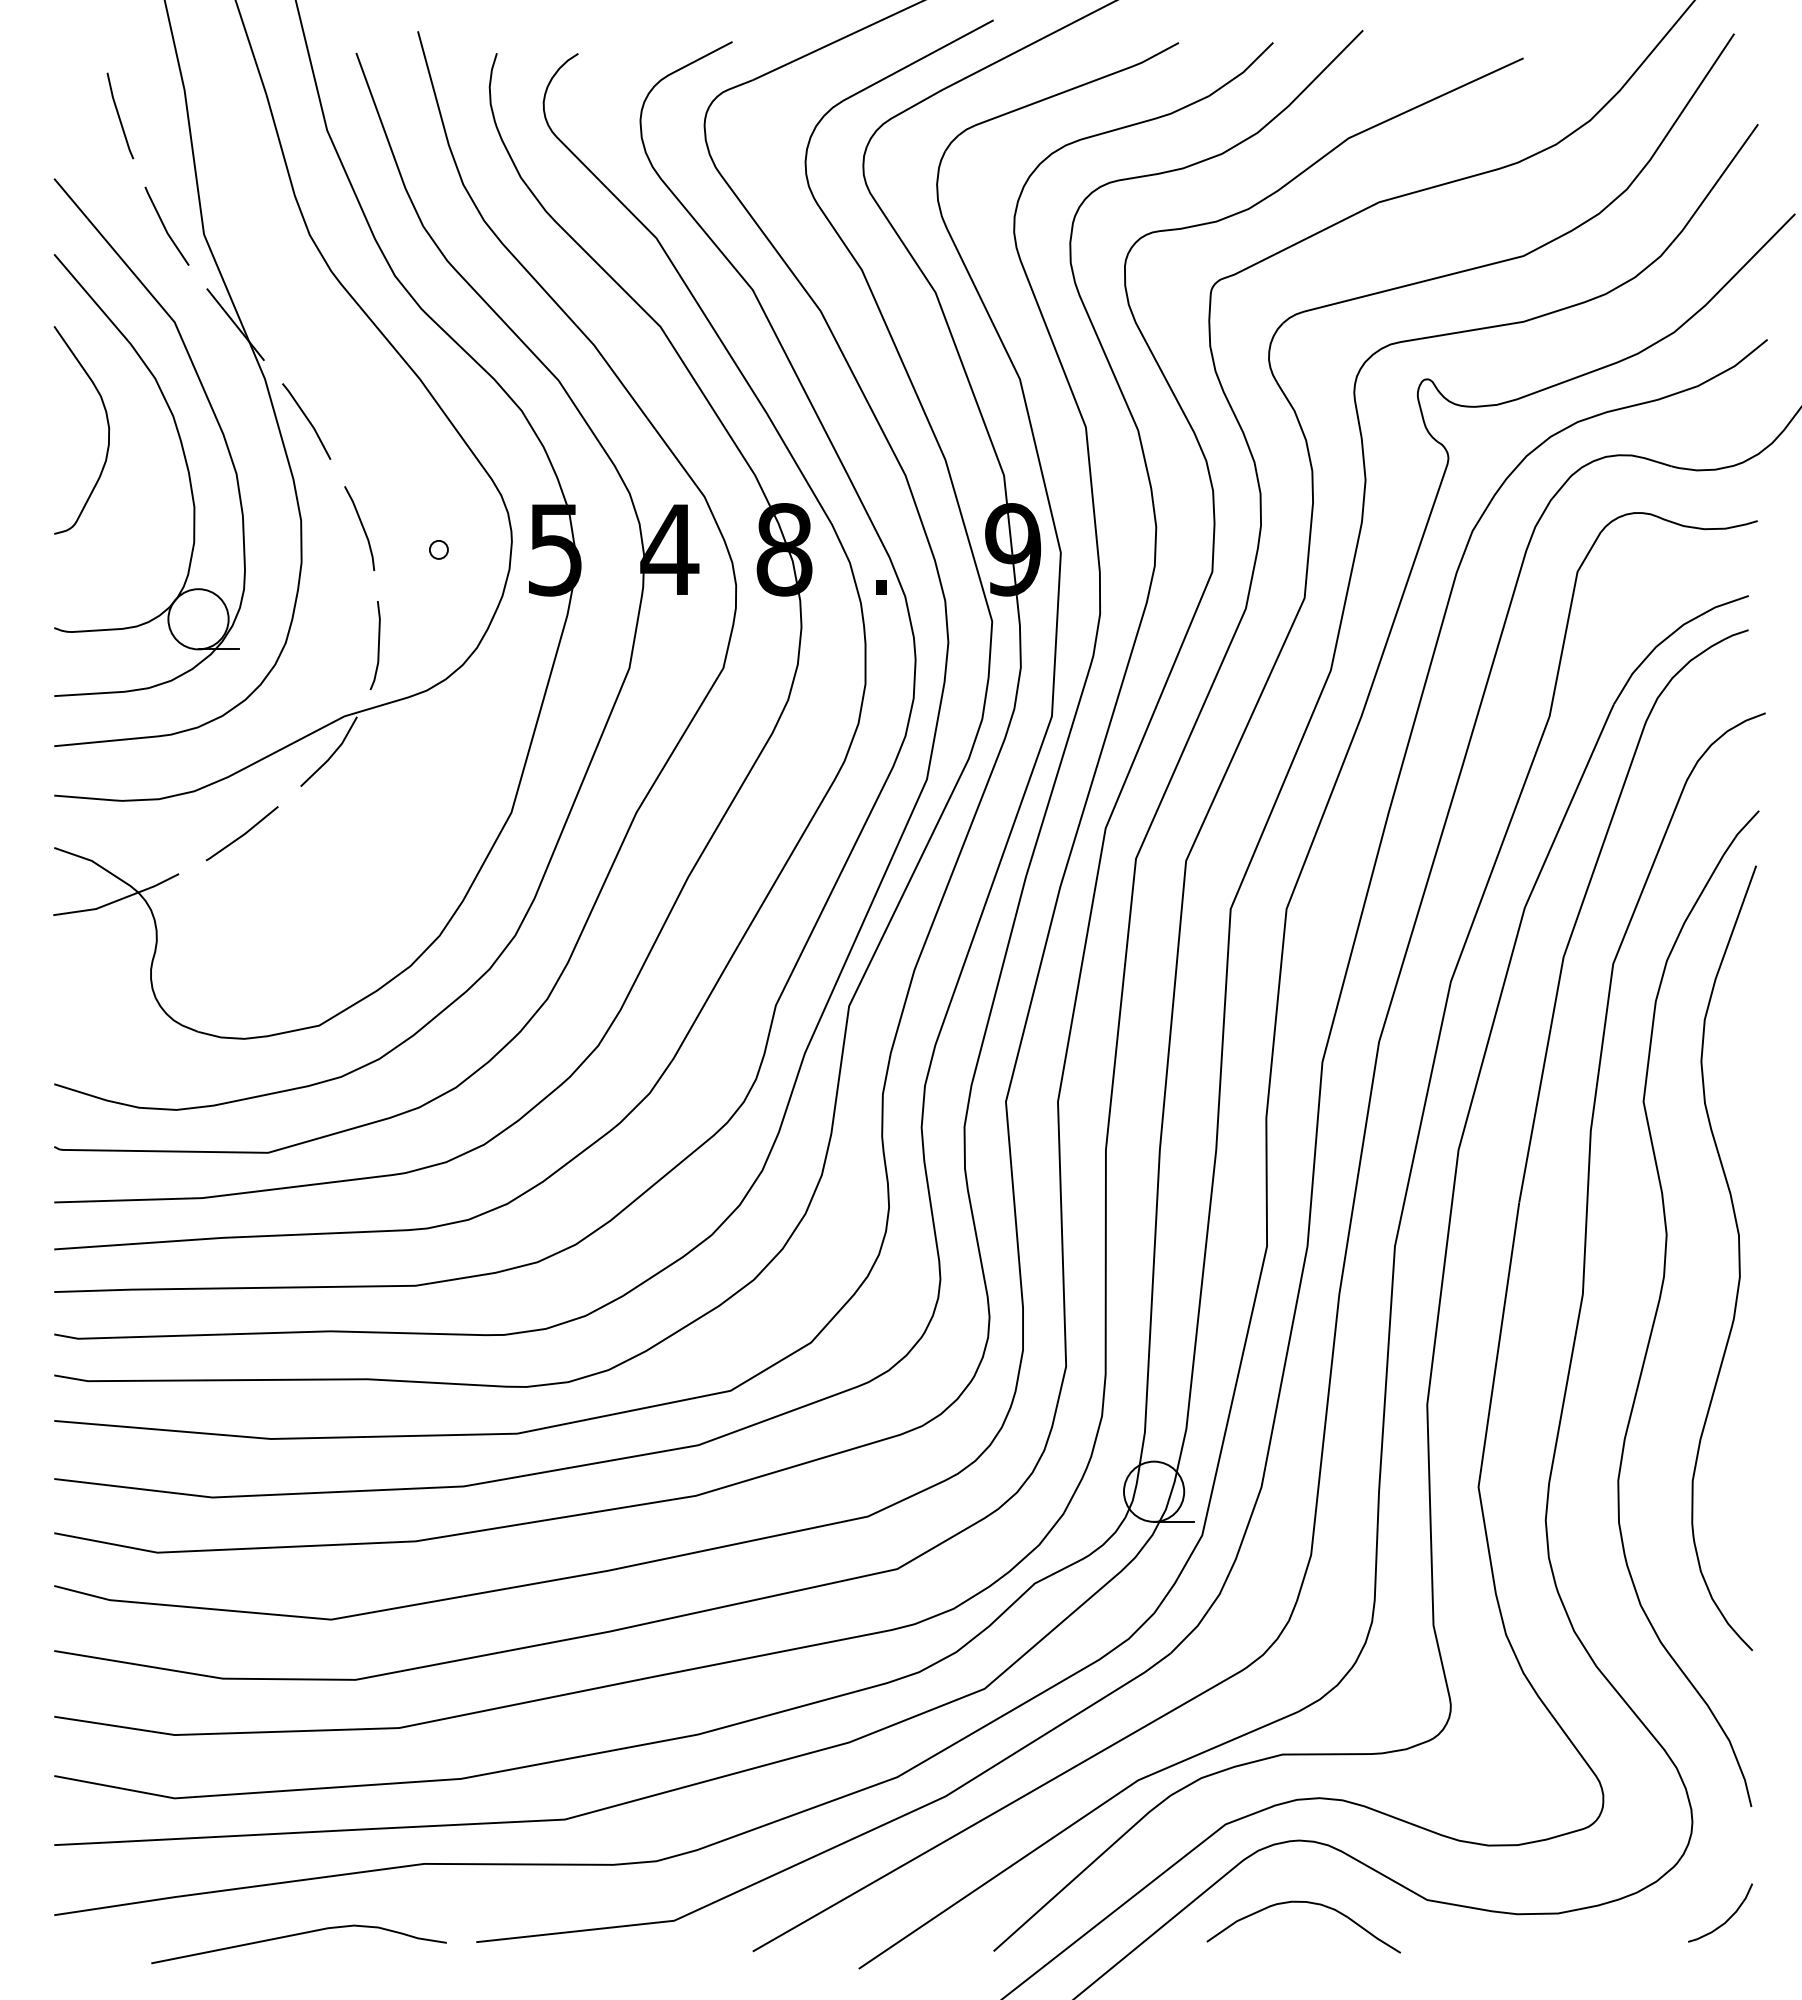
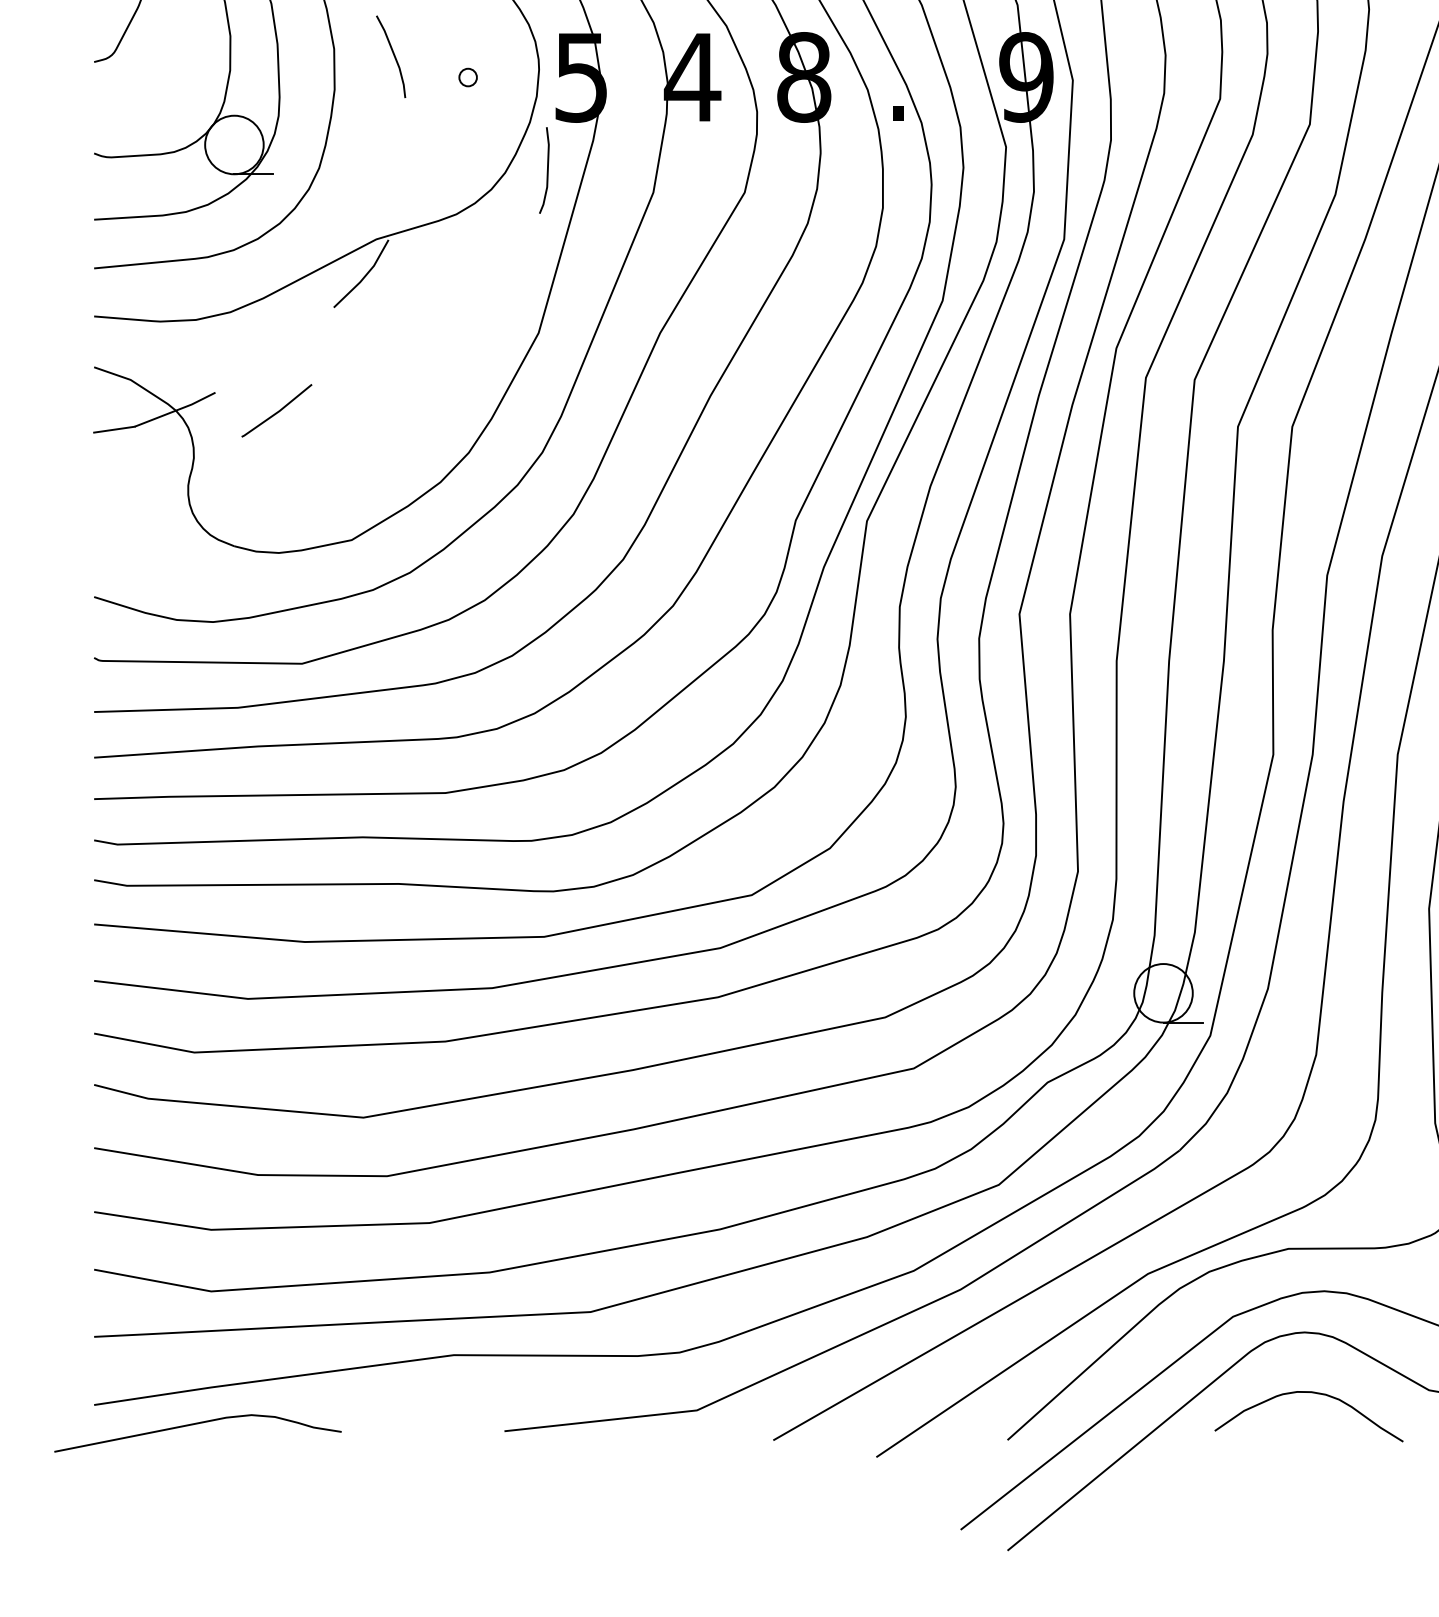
line: (377, 647) -> (546, 172), moved
line: (242, 834) -> (277, 411), moved
curve: (297, 1935) -> (196, 1424), moved

